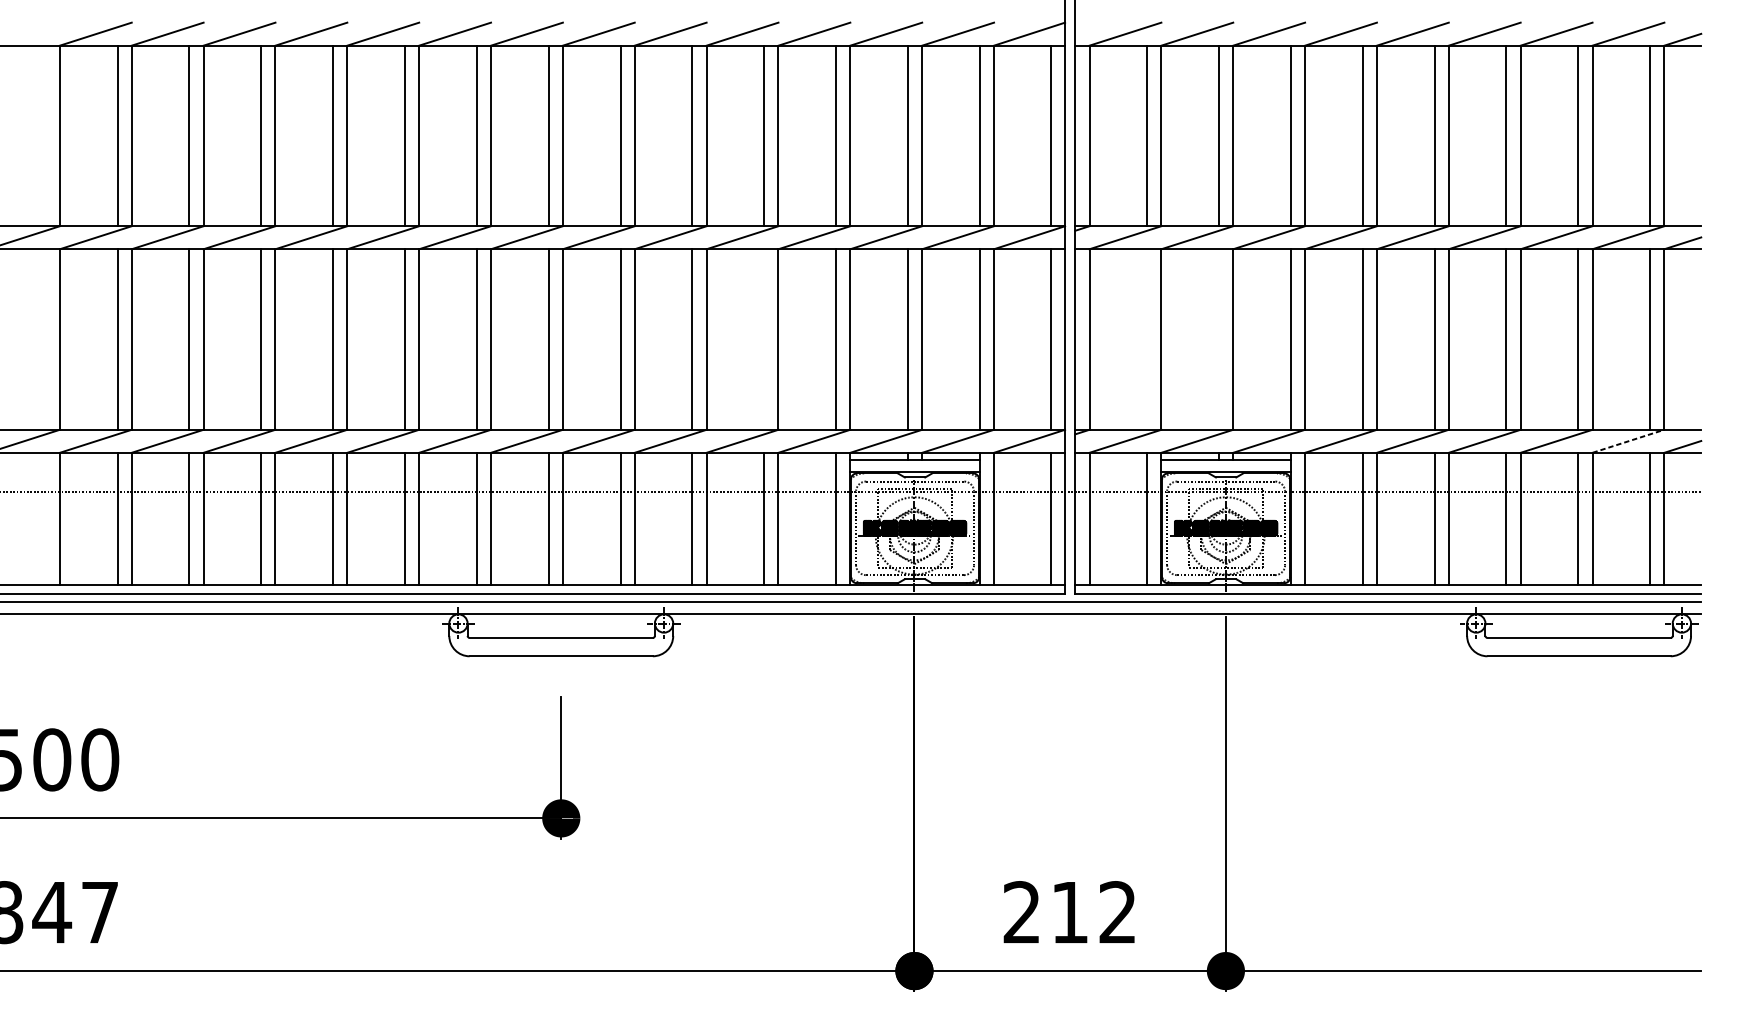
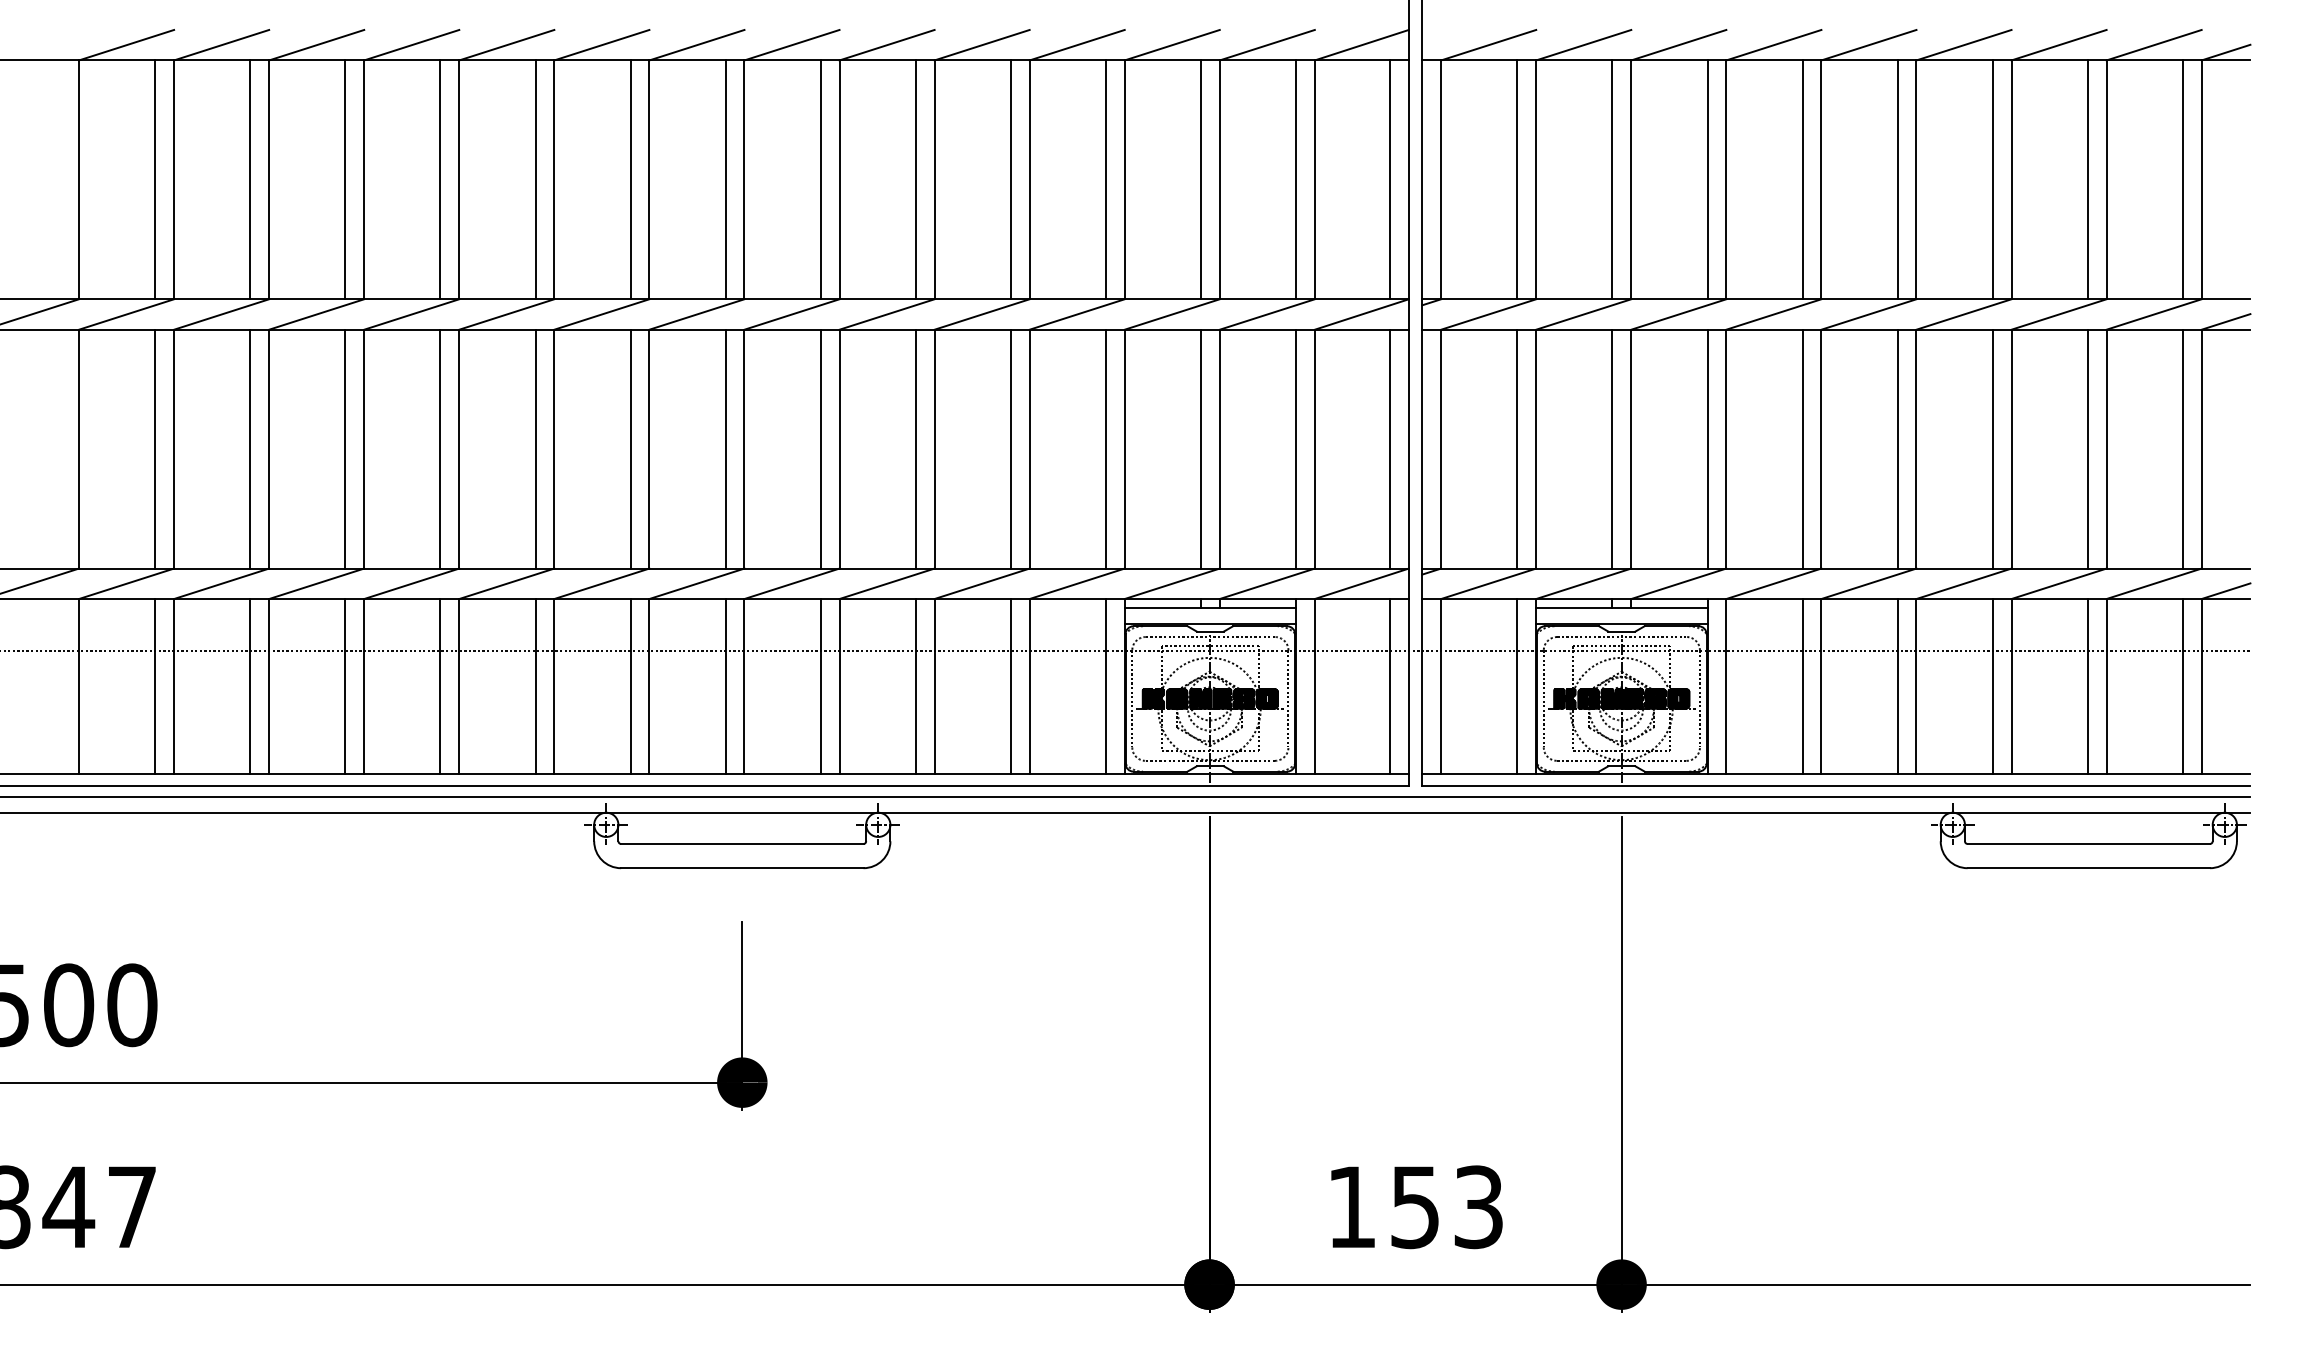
line: (763, 339) -> (1010, 448), added
line: (1147, 339) -> (1517, 448), added
line: (1219, 339) -> (1612, 448), added
line: (1628, 441) -> (2154, 583), dashed -> solid
text: (1069, 912) -> (1414, 1207), 212 -> 153

